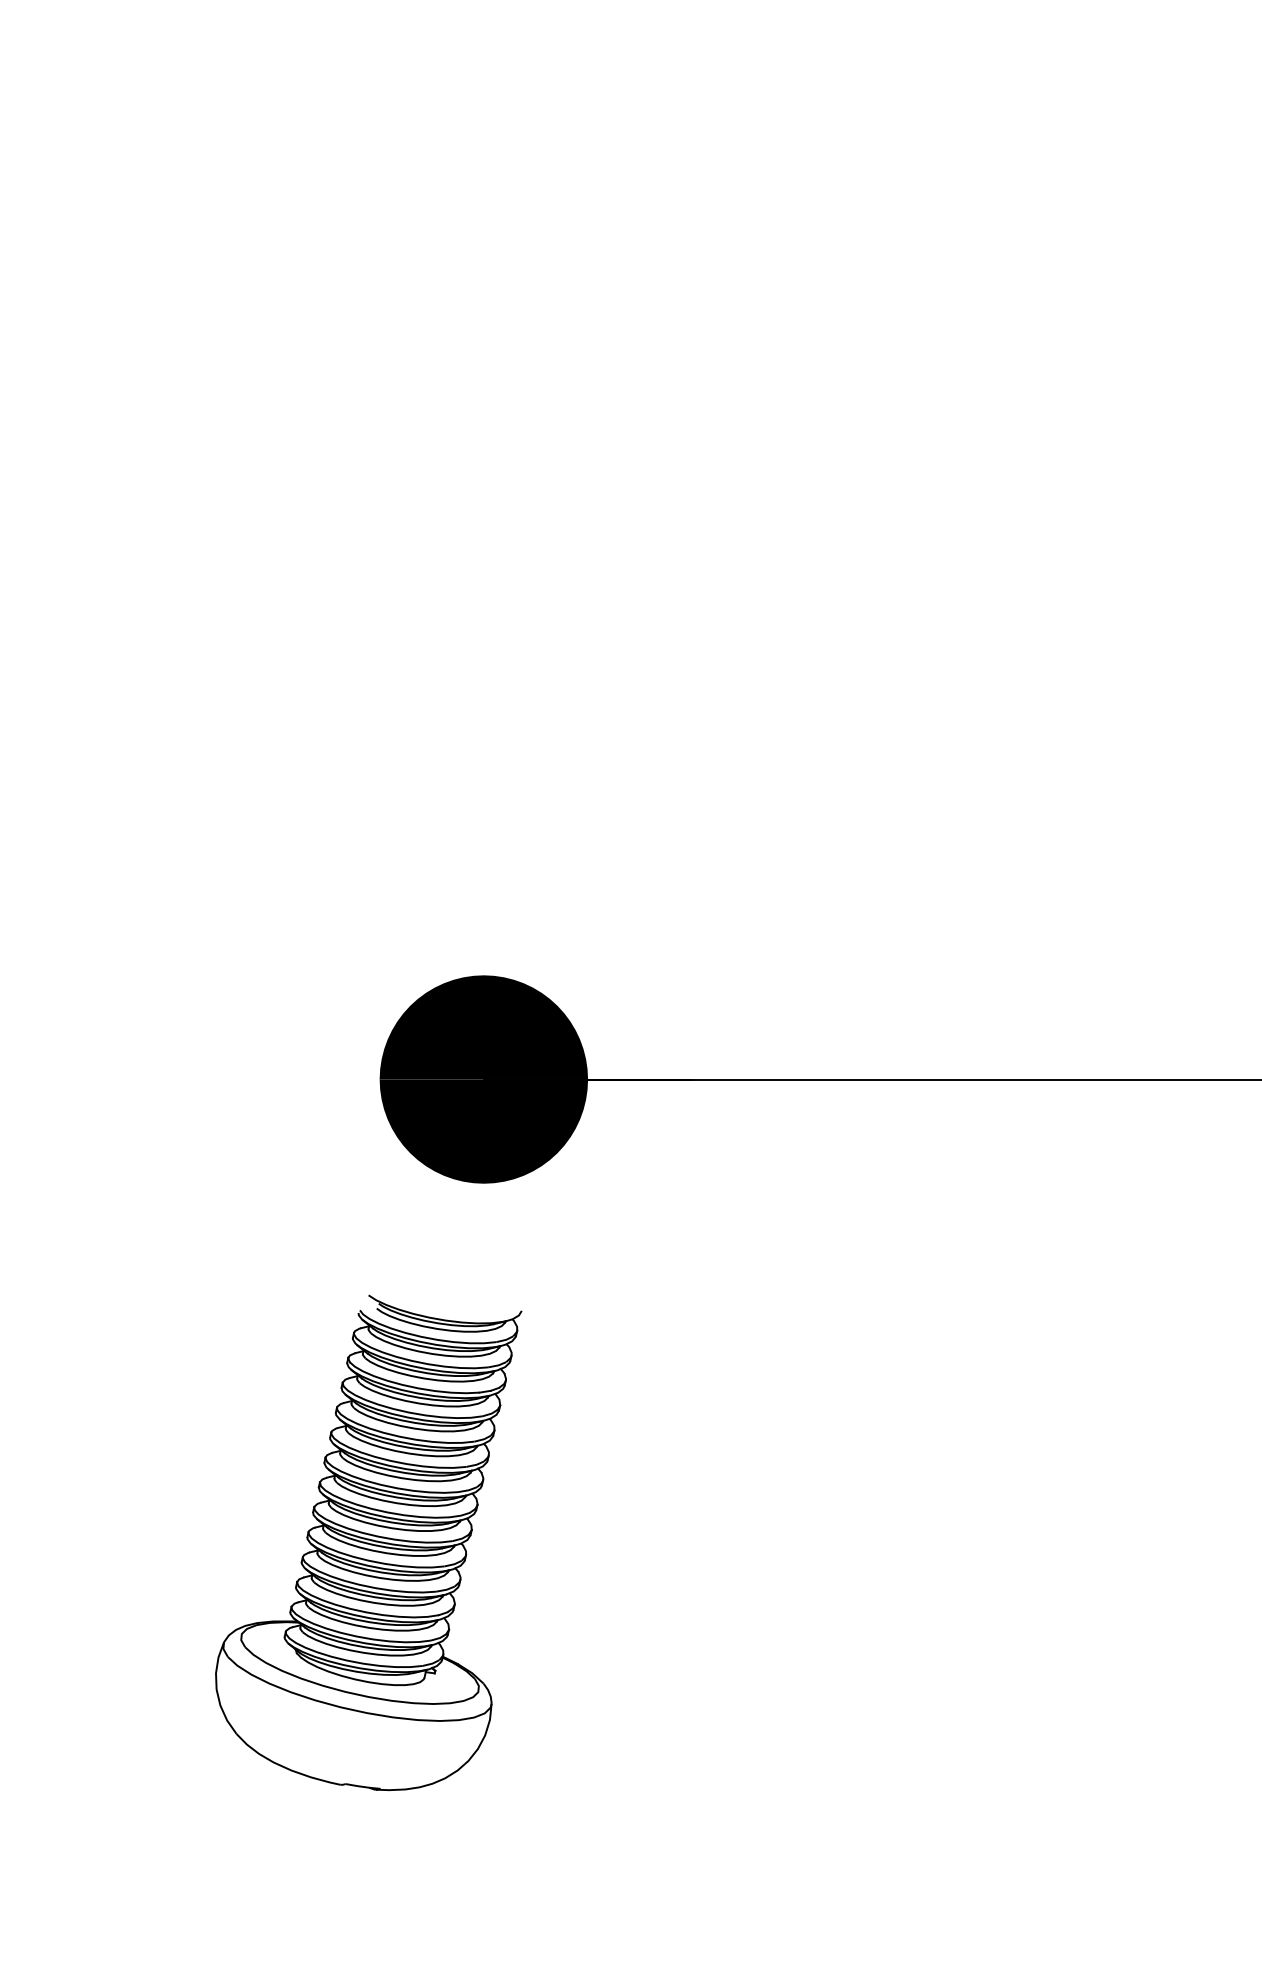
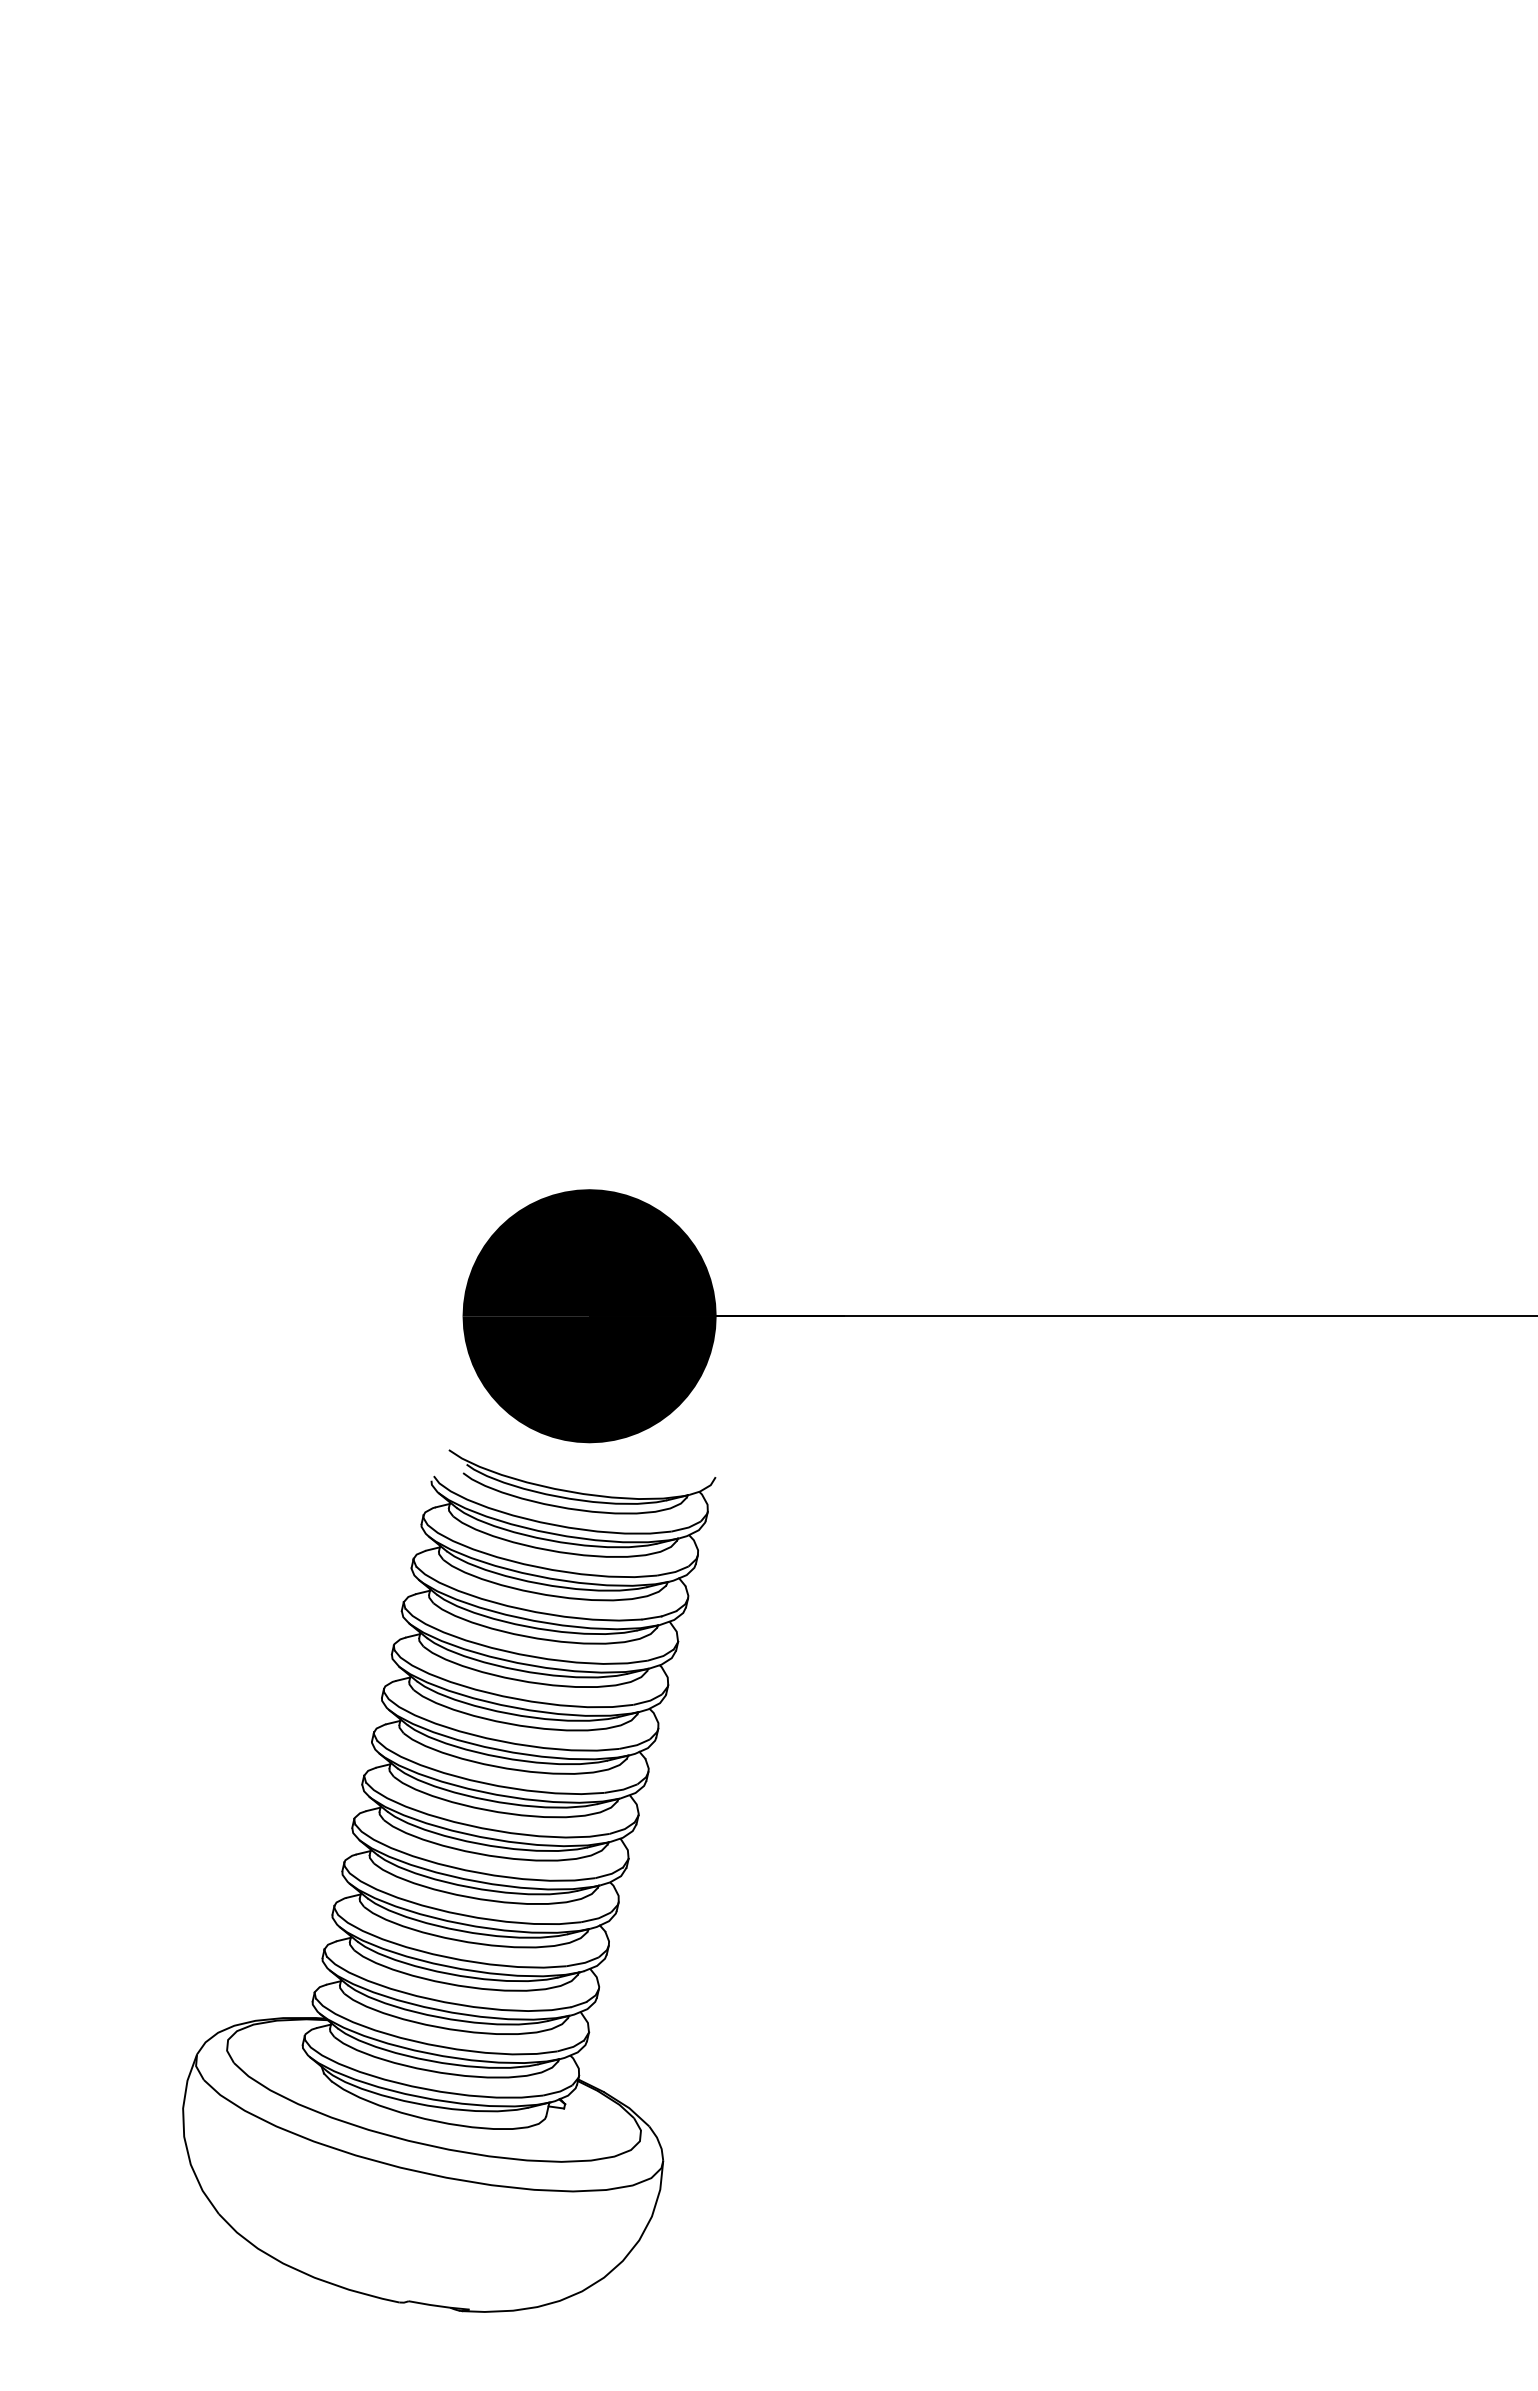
part: (368, 1542) -> (449, 1880), size x1.43

